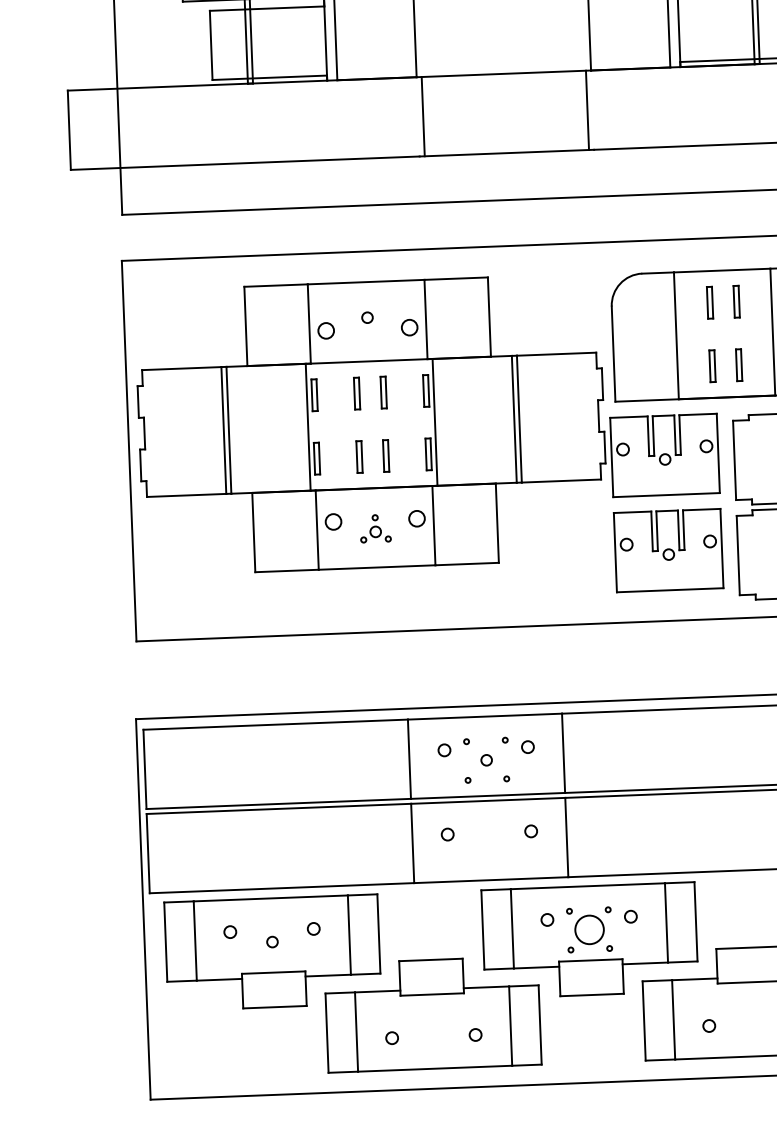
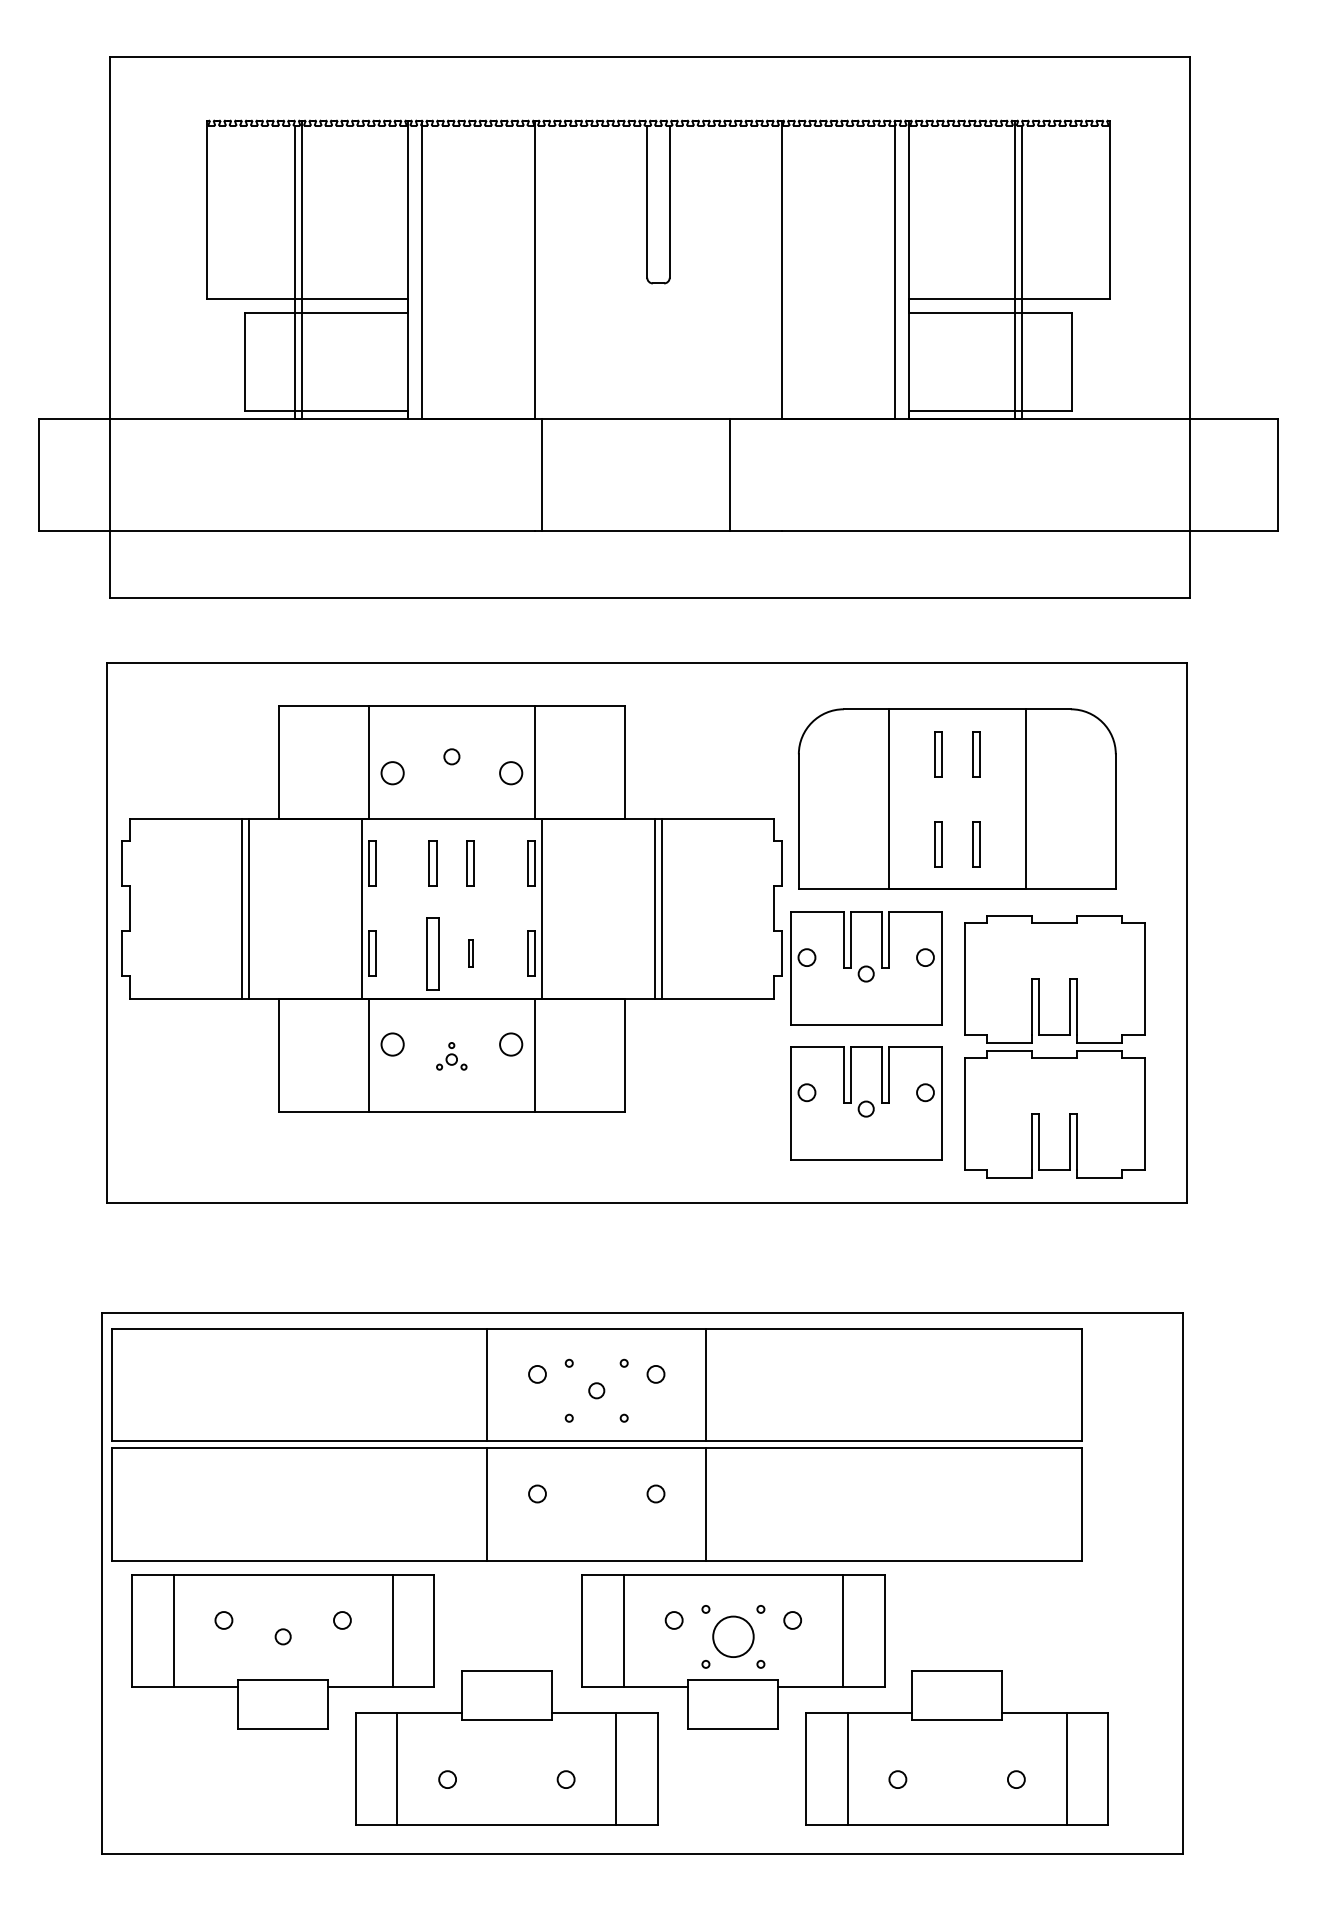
line: (587, 110) -> (730, 474), moved
part: (385, 455) -> (470, 953), size x0.6
part: (359, 456) -> (432, 953), size x1.6
part: (375, 528) -> (451, 1056), size x0.7

